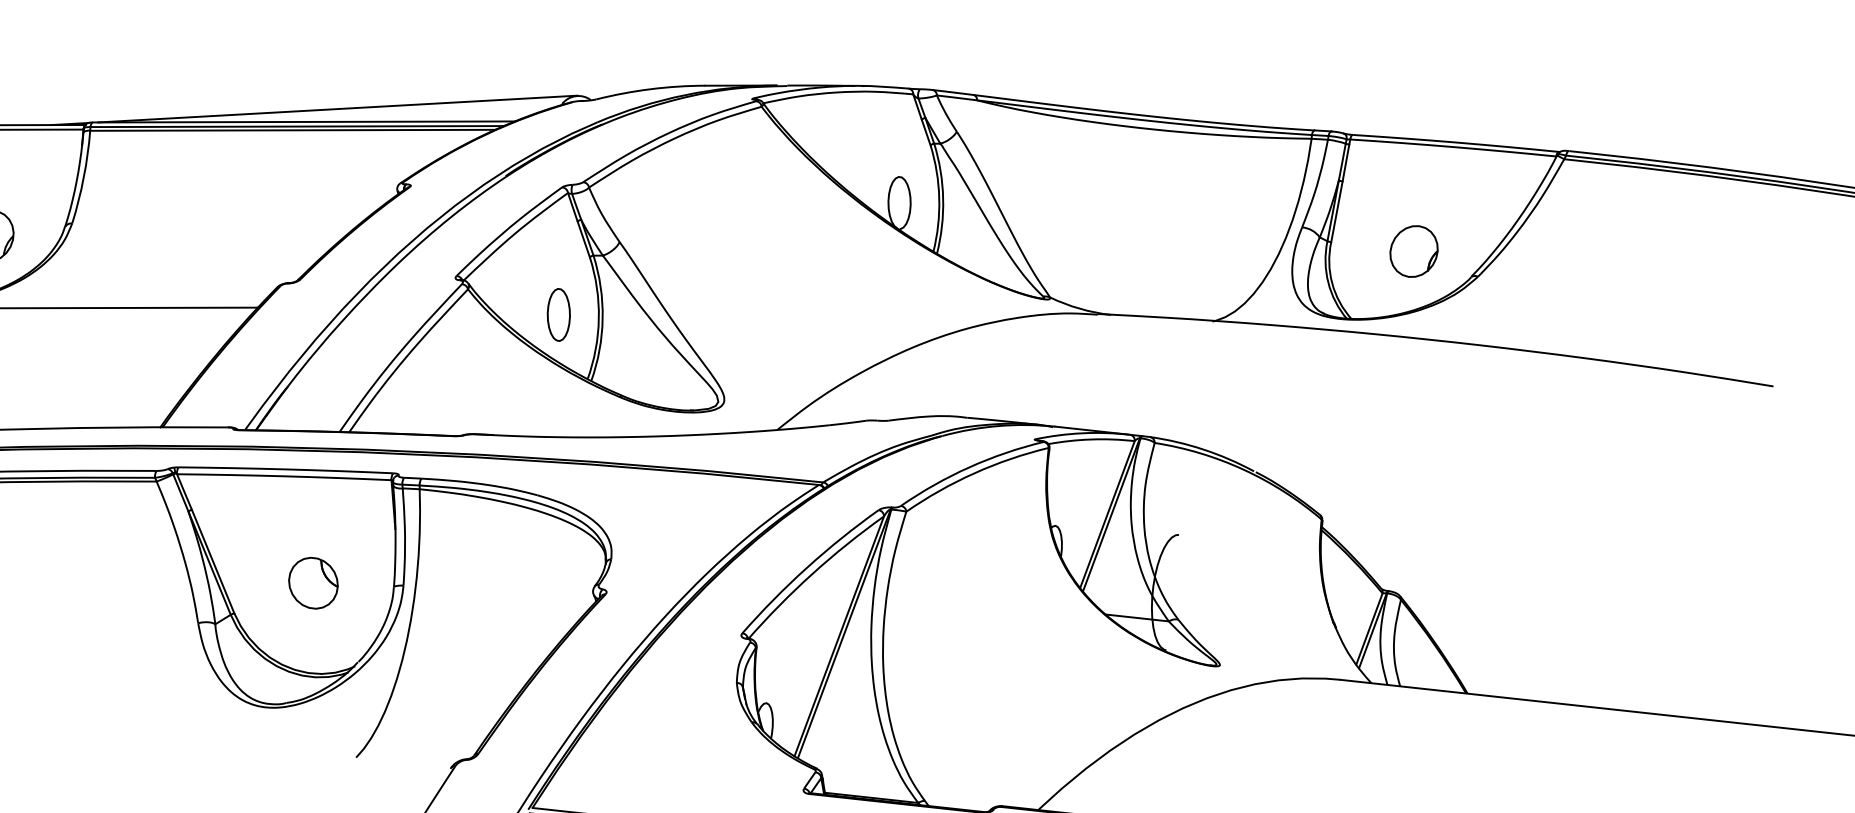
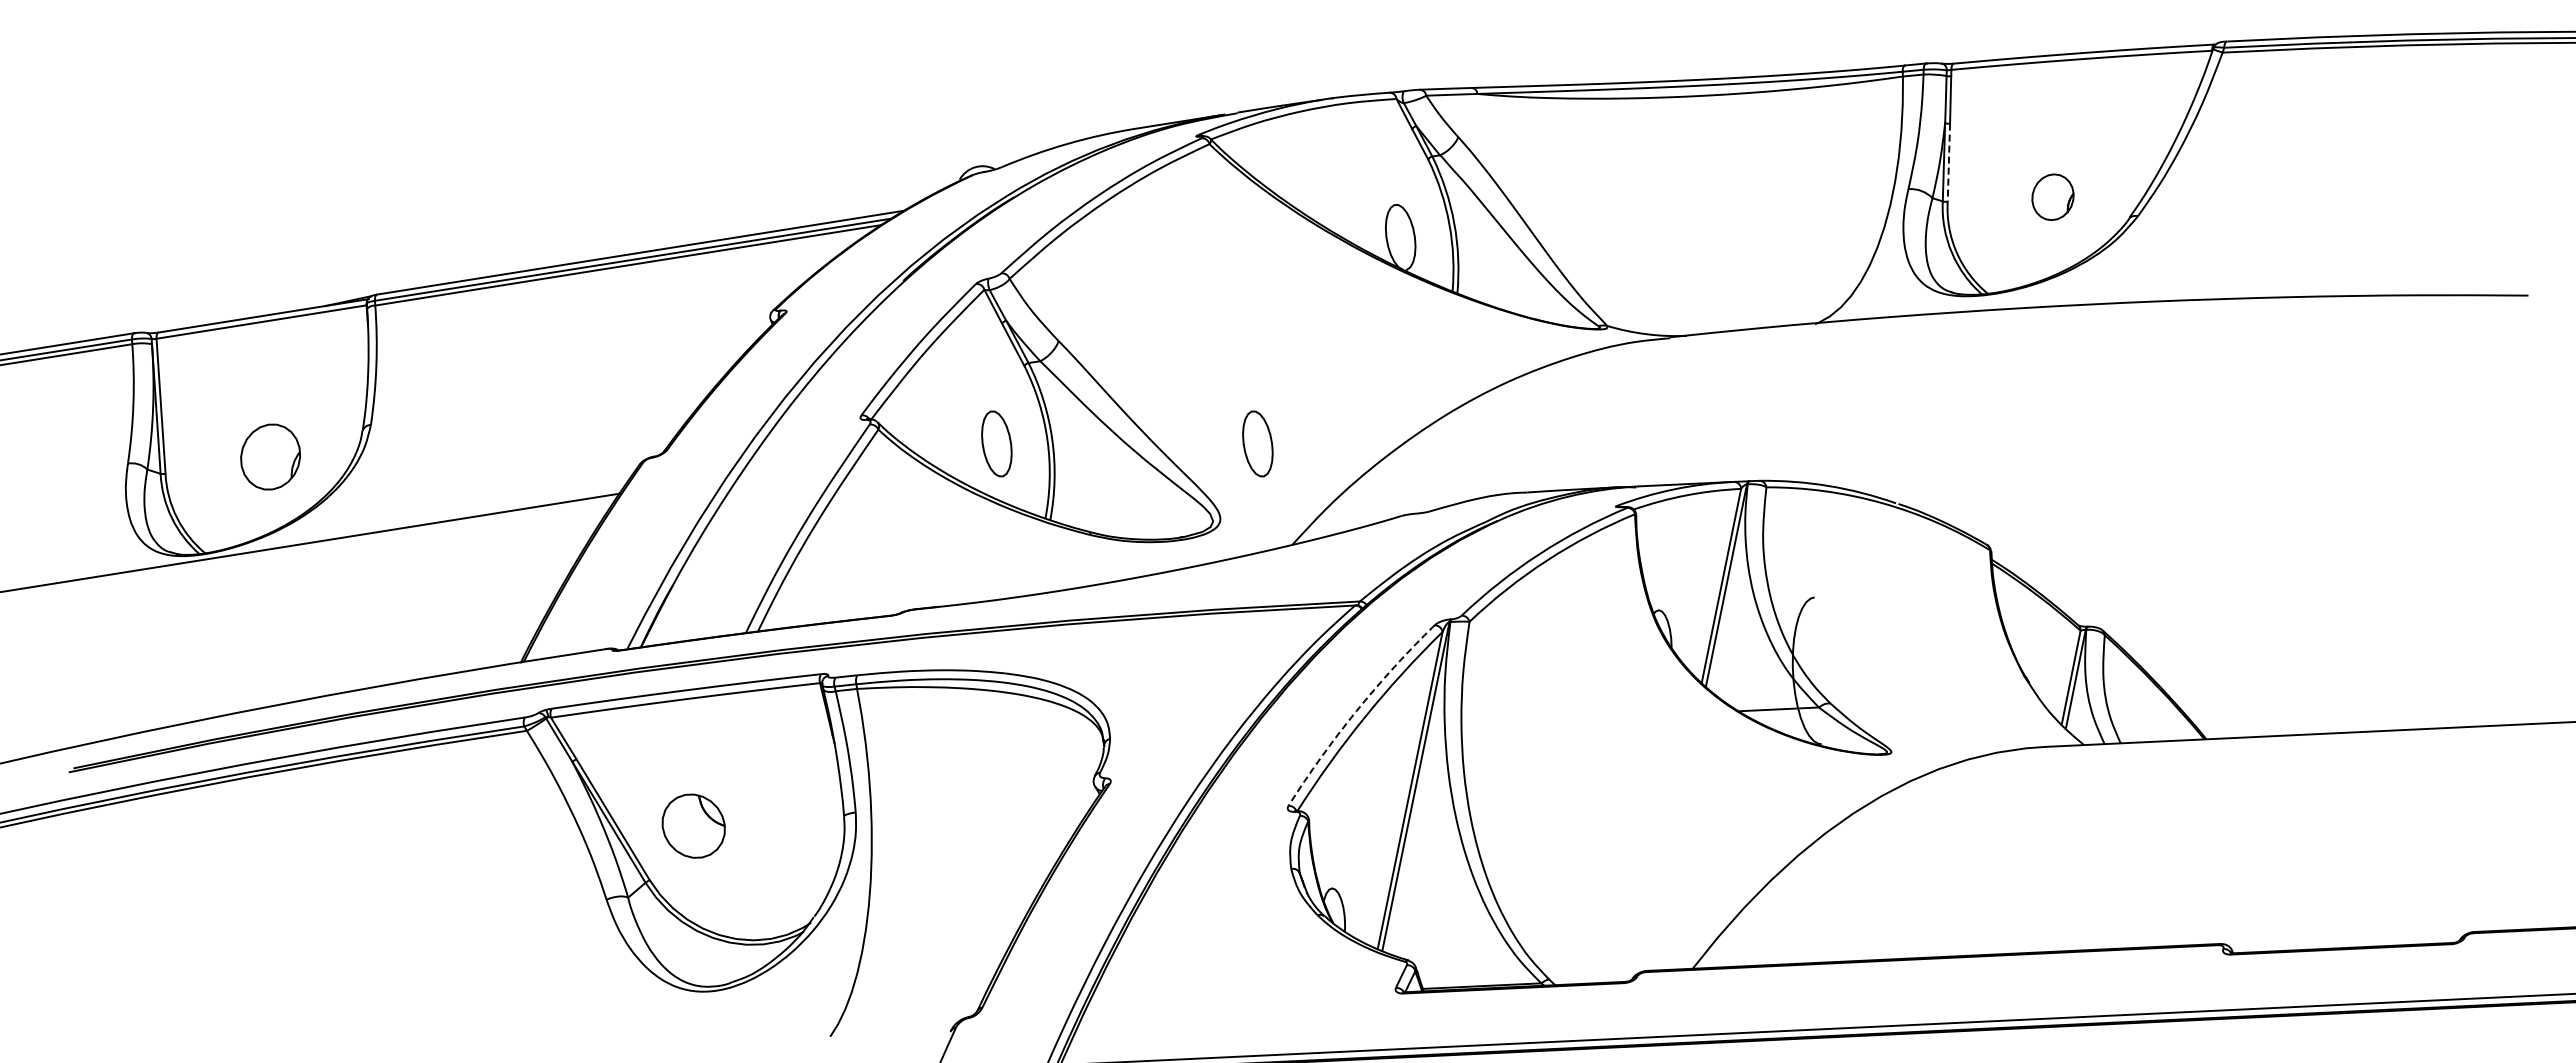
line: (337, 108) -> (680, 229), removed
line: (1336, 212) -> (1948, 163), solid -> dashed
part: (1413, 250) -> (2052, 196), size x0.7
part: (762, 346) -> (1257, 443), added
arc: (807, 567) -> (1356, 711), solid -> dashed
part: (313, 582) -> (693, 825), moved

